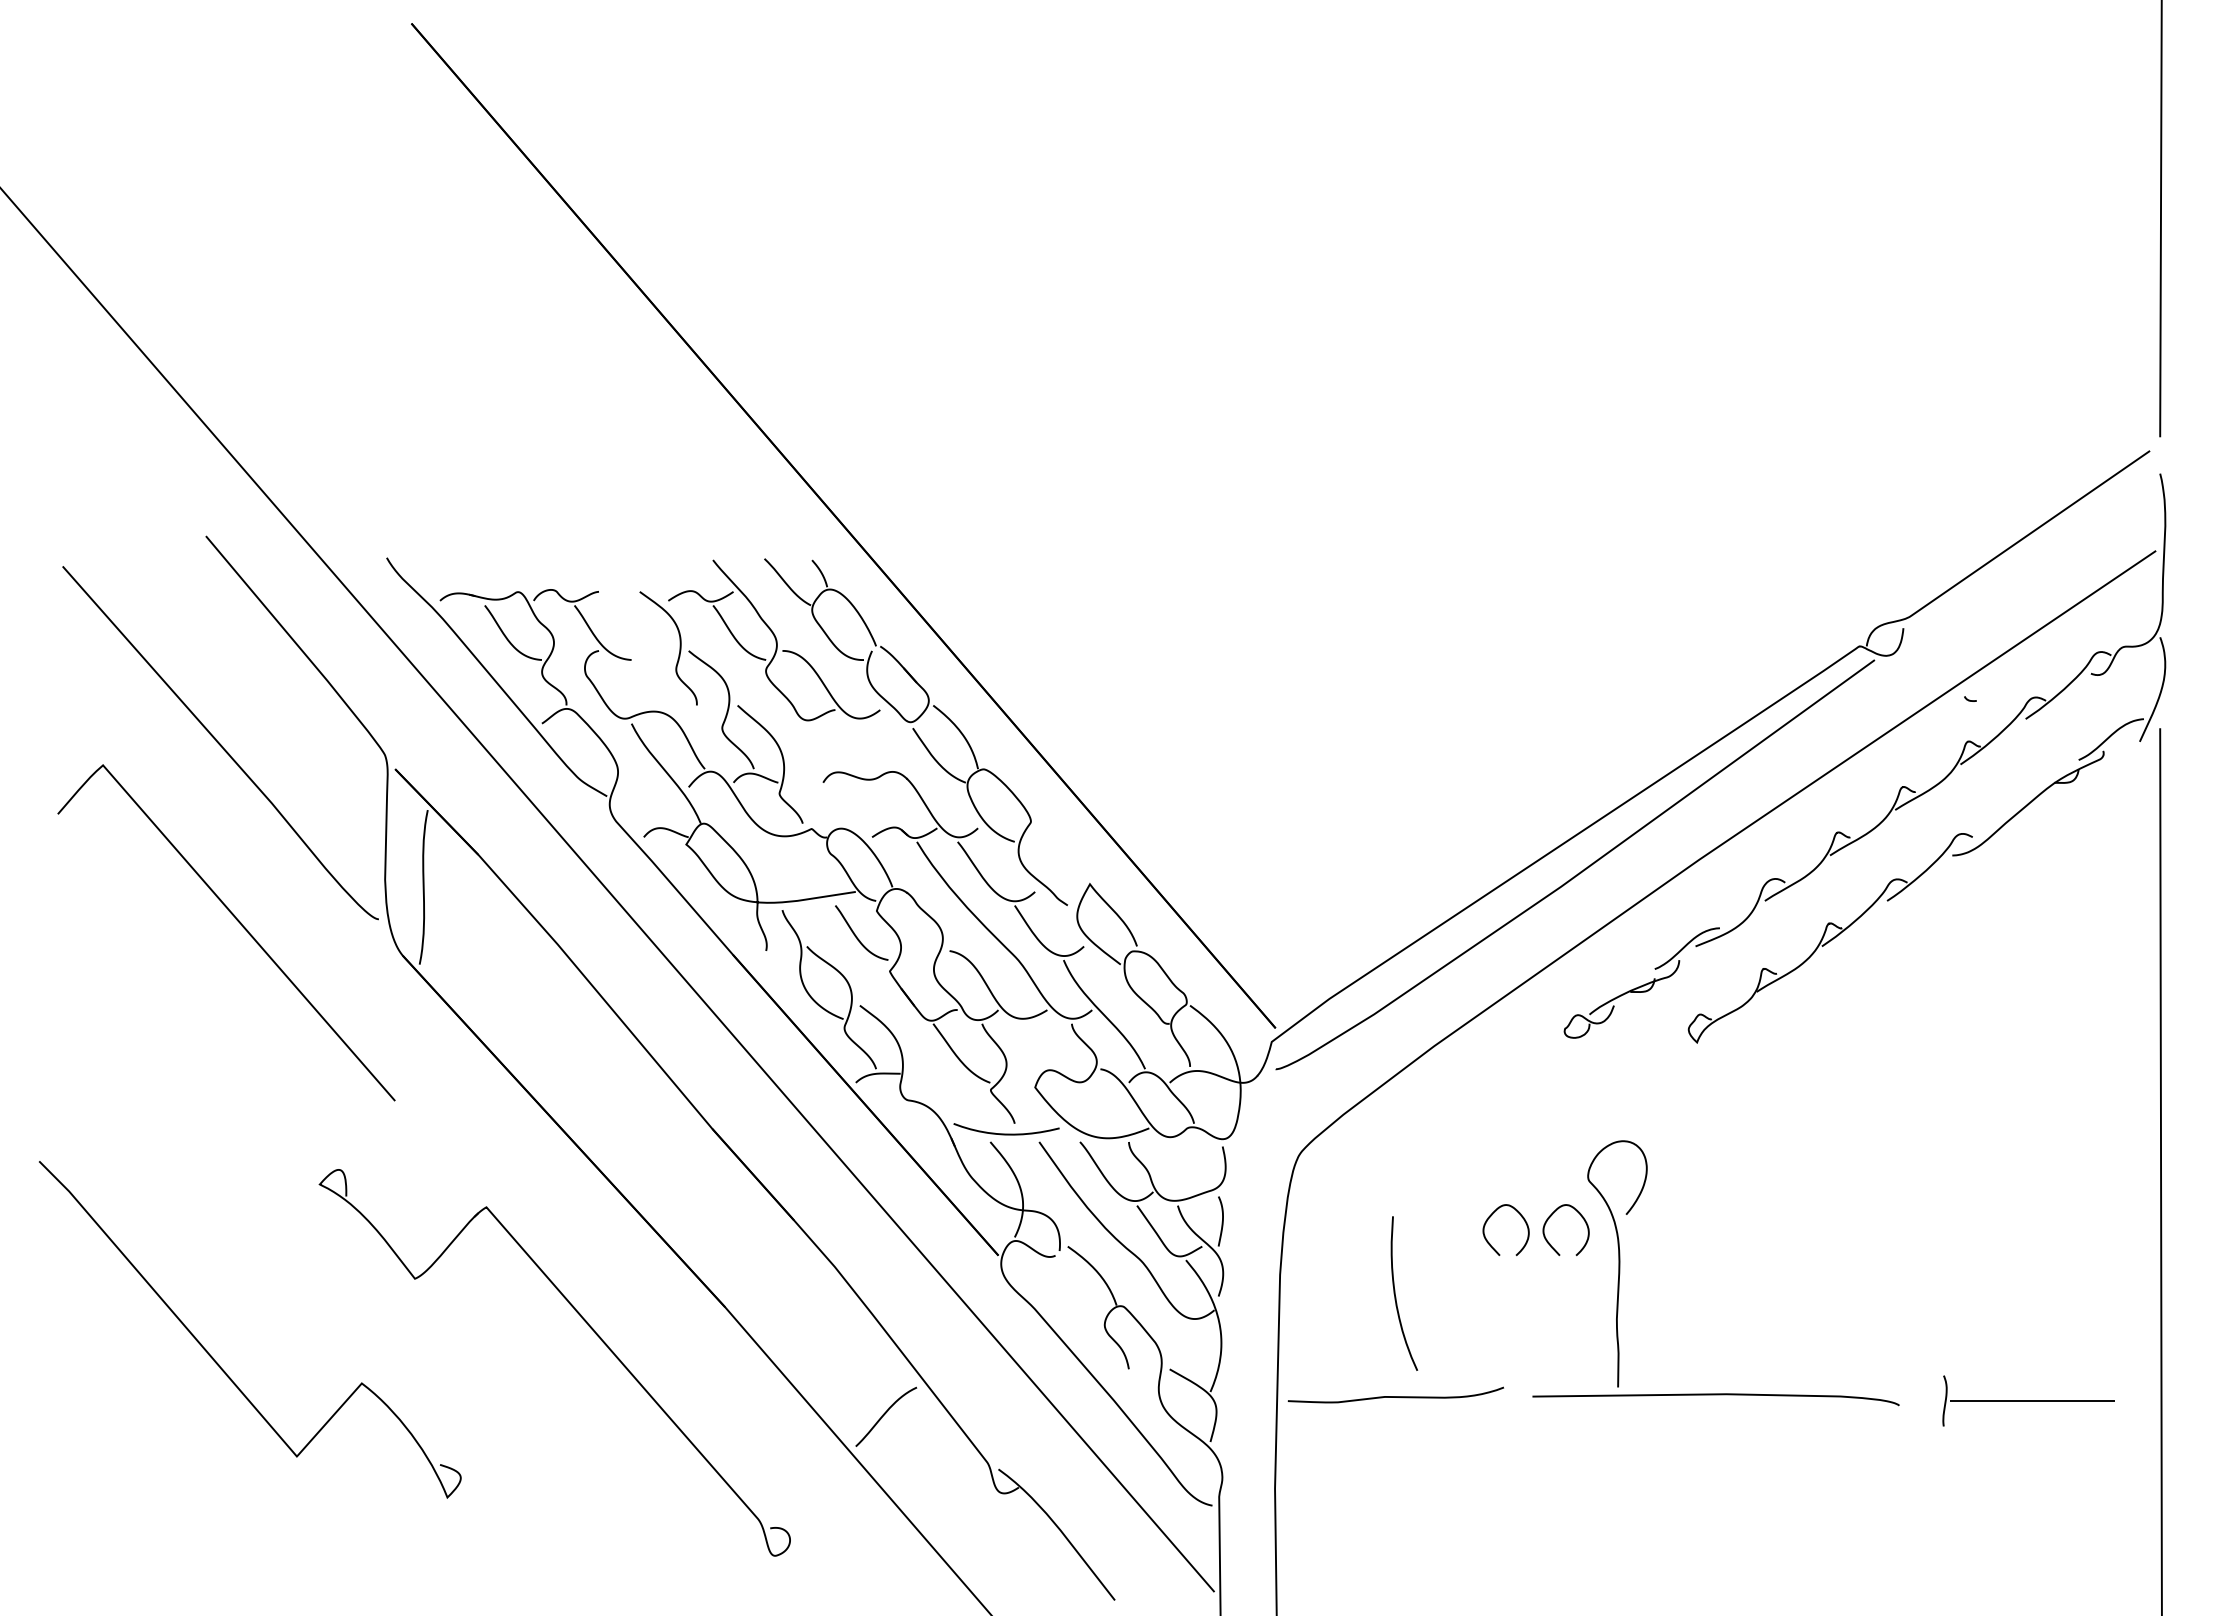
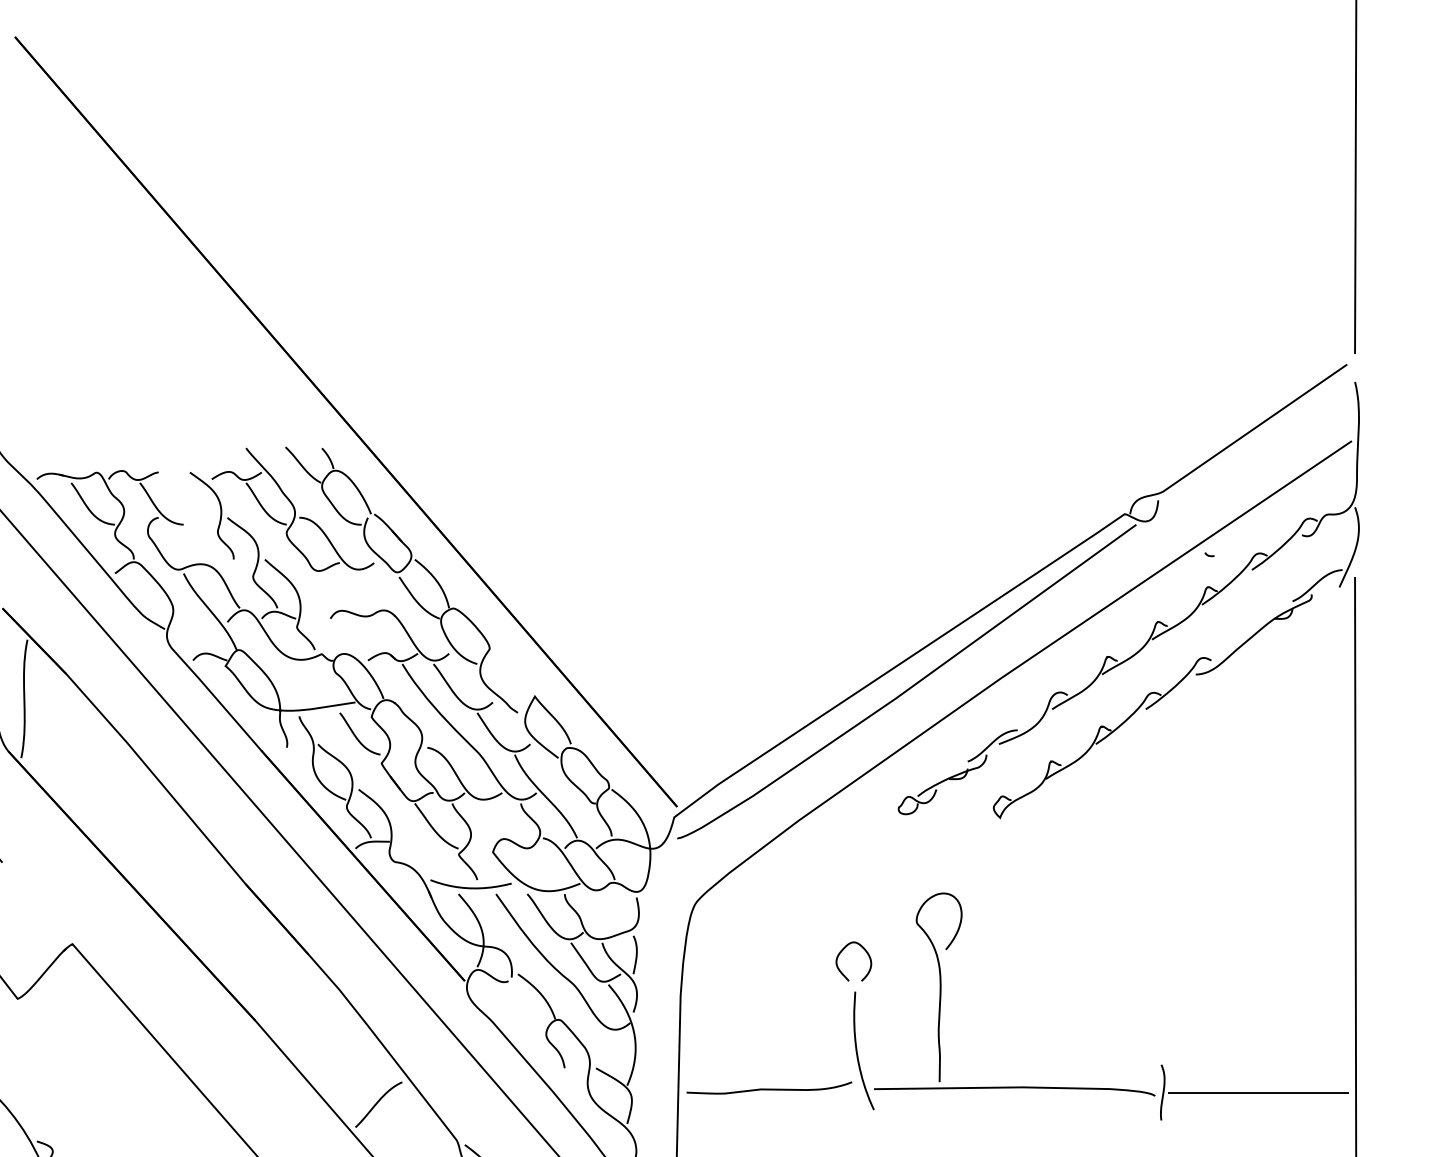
curve: (1551, 1216) -> (888, 951), removed
curve: (1396, 1296) -> (857, 1053), moved
part: (2028, 1400) -> (1254, 1092), size x1.43

